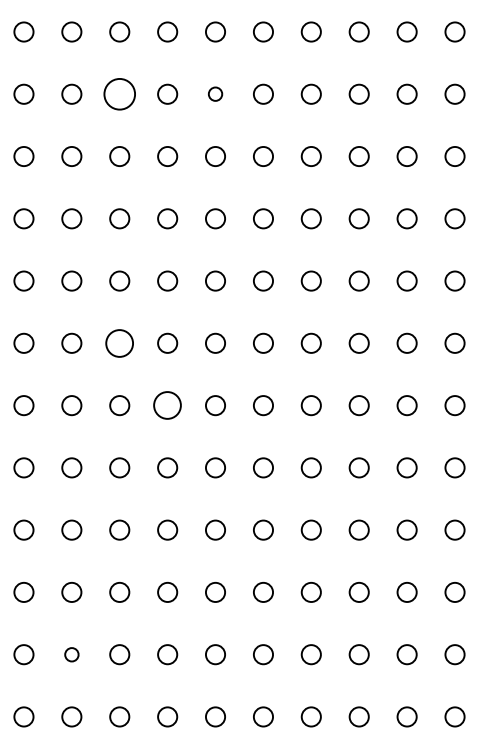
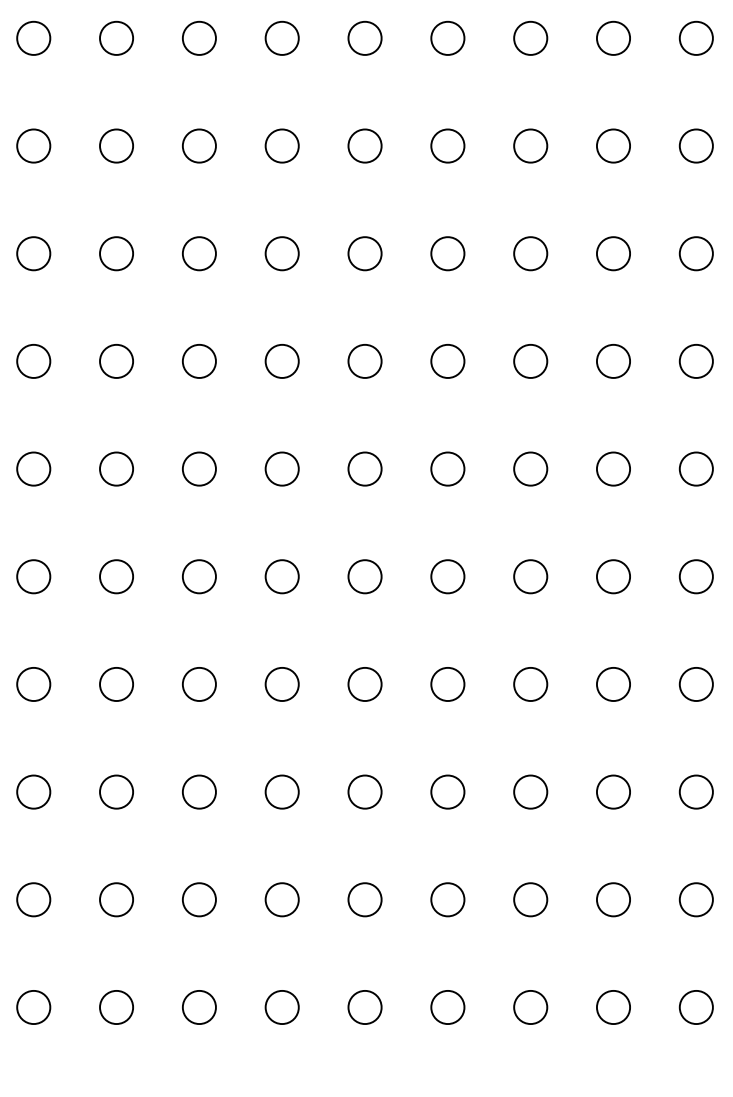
circle: (119, 93) -> (116, 37), size x0.62
circle: (215, 93) -> (282, 37), size x1.43
circle: (119, 342) -> (116, 467), size x0.71
circle: (167, 405) -> (199, 576), size x0.71
circle: (71, 654) -> (33, 1007), size x1.43

